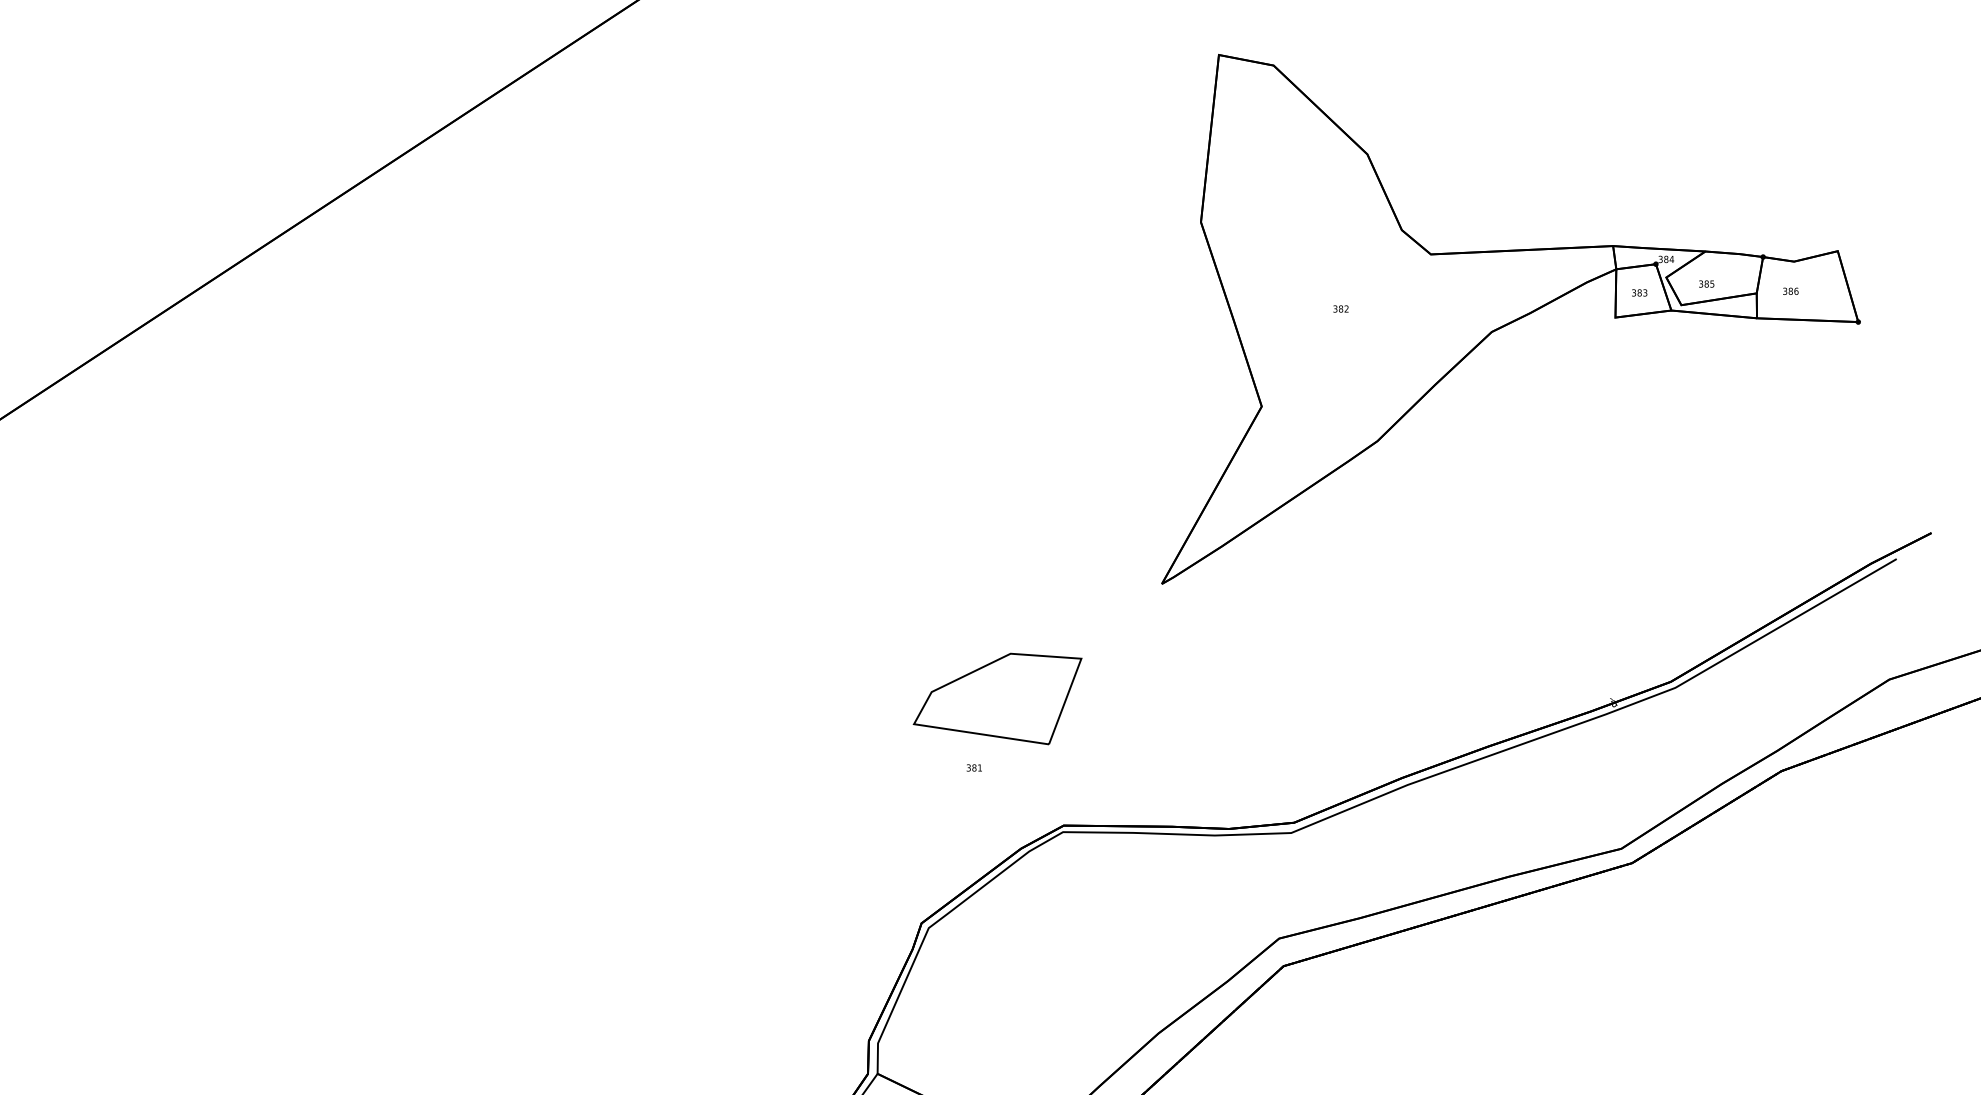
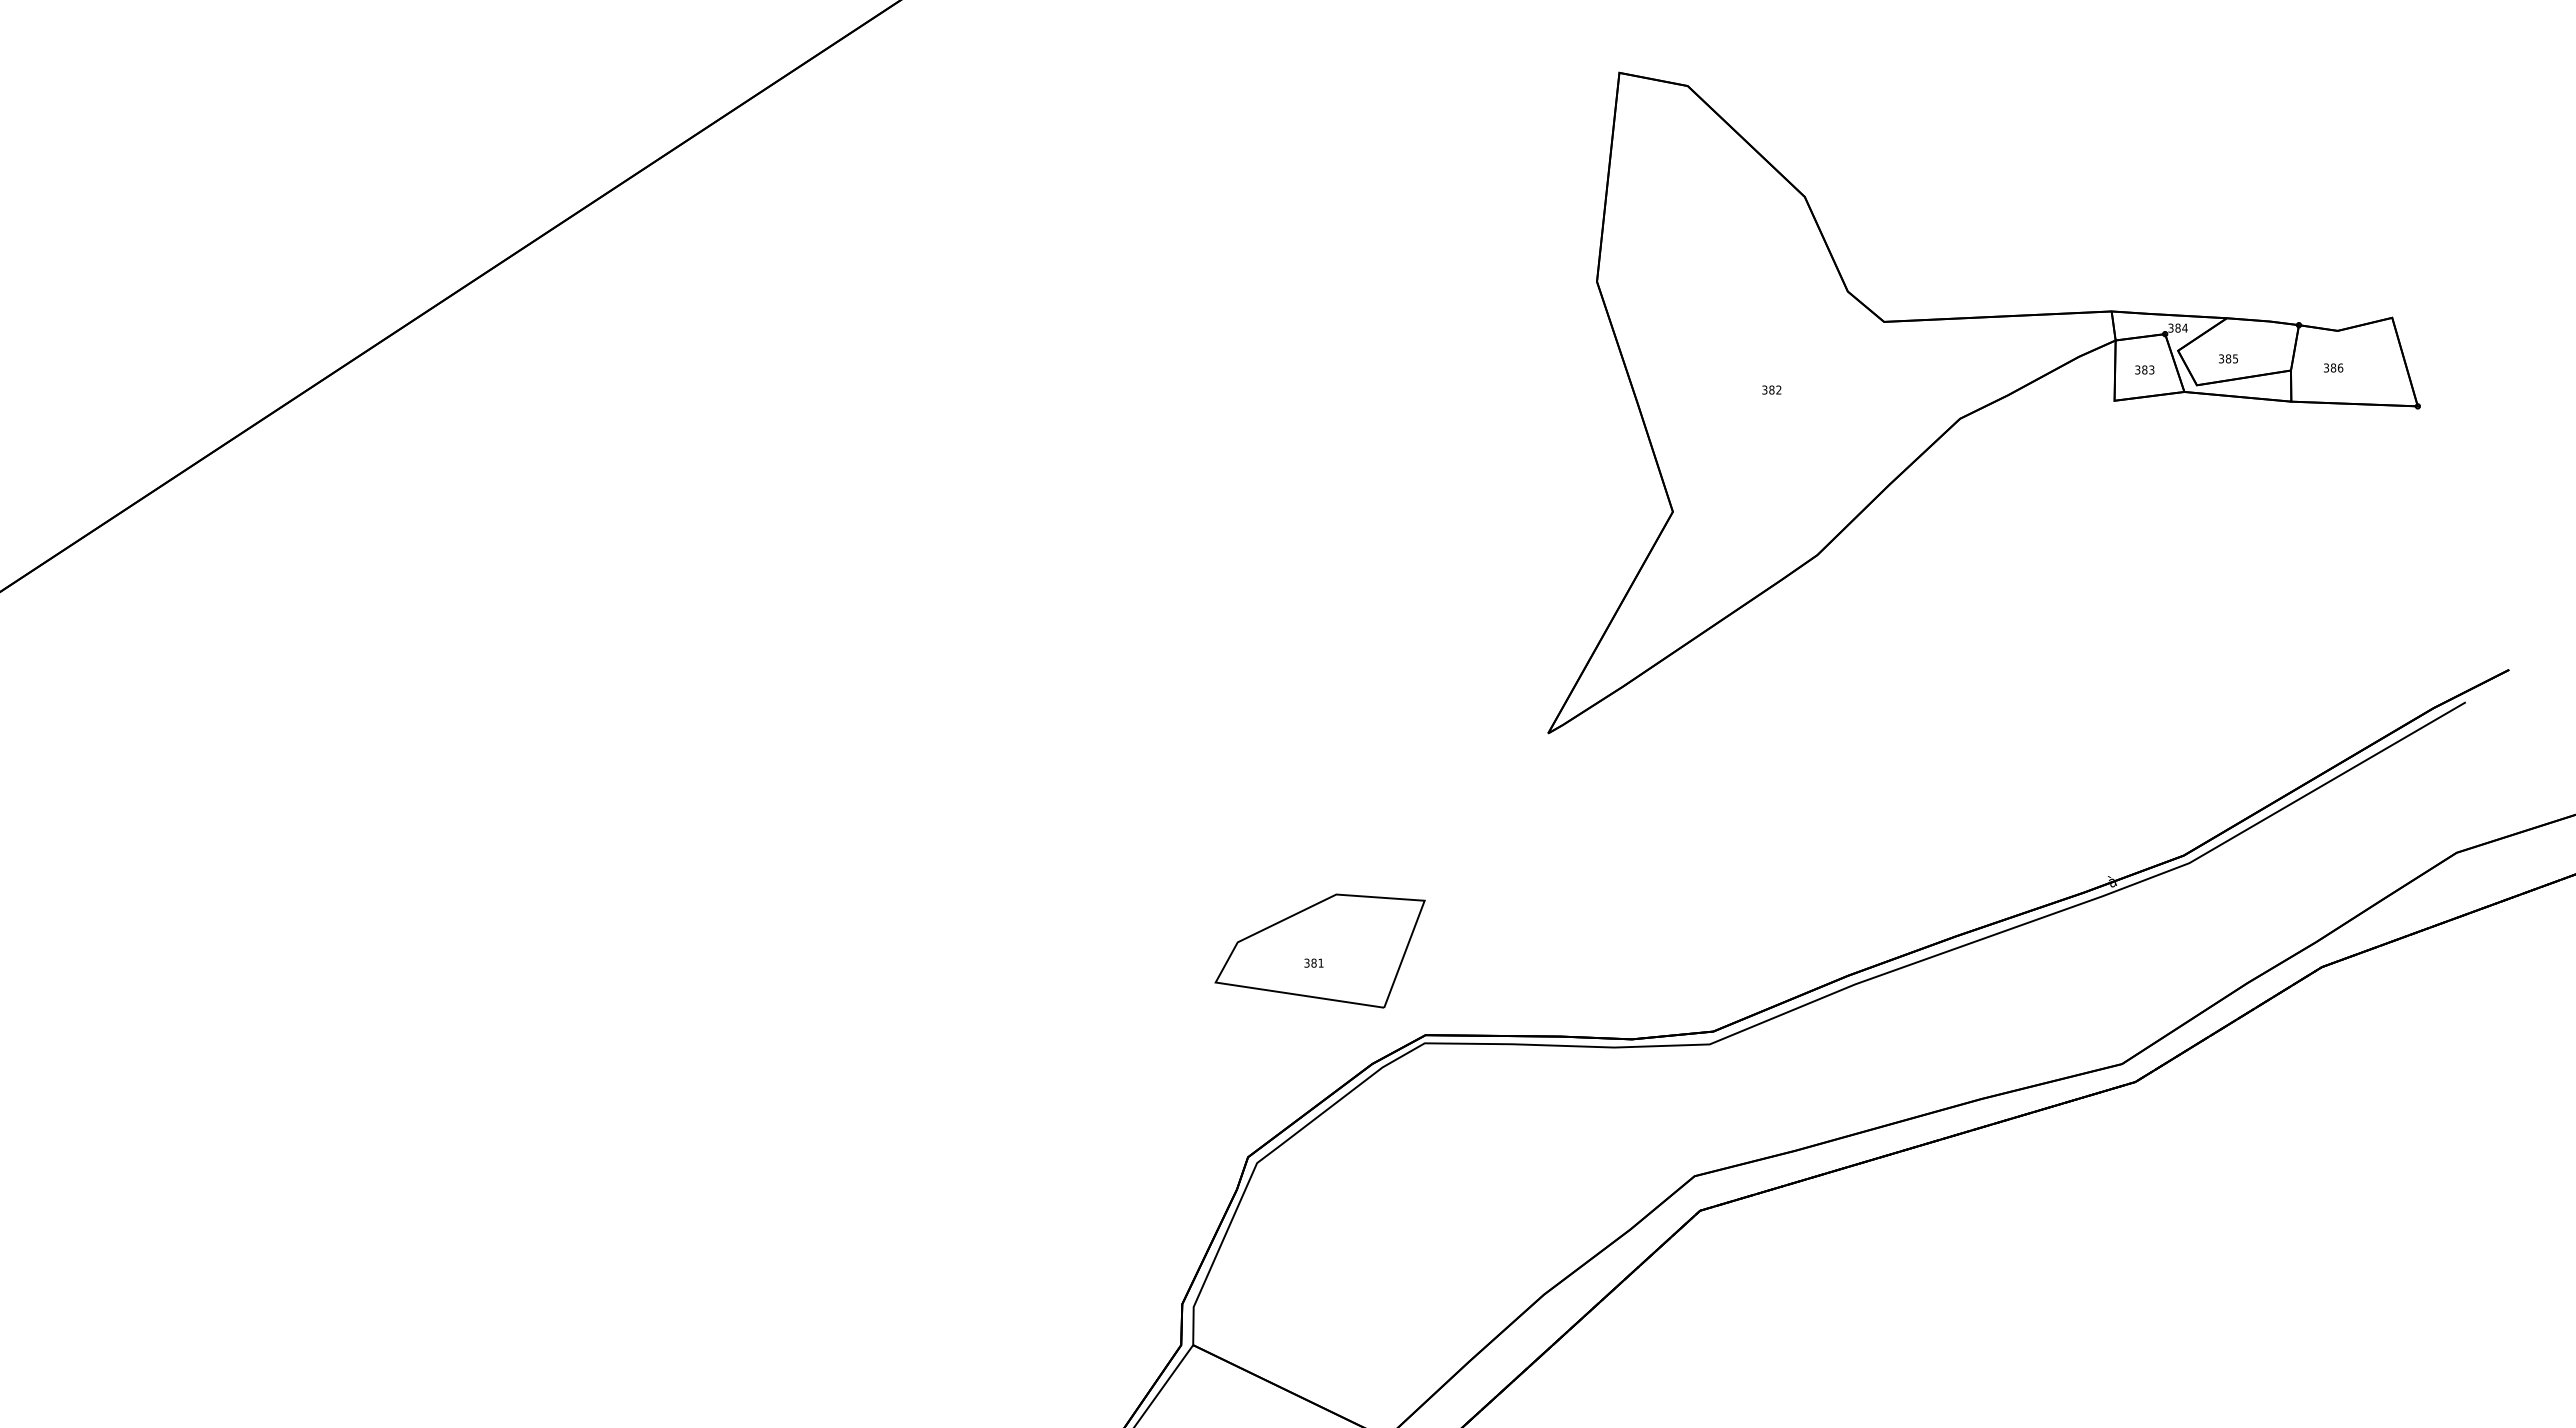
part: (997, 698) -> (1319, 950), moved

